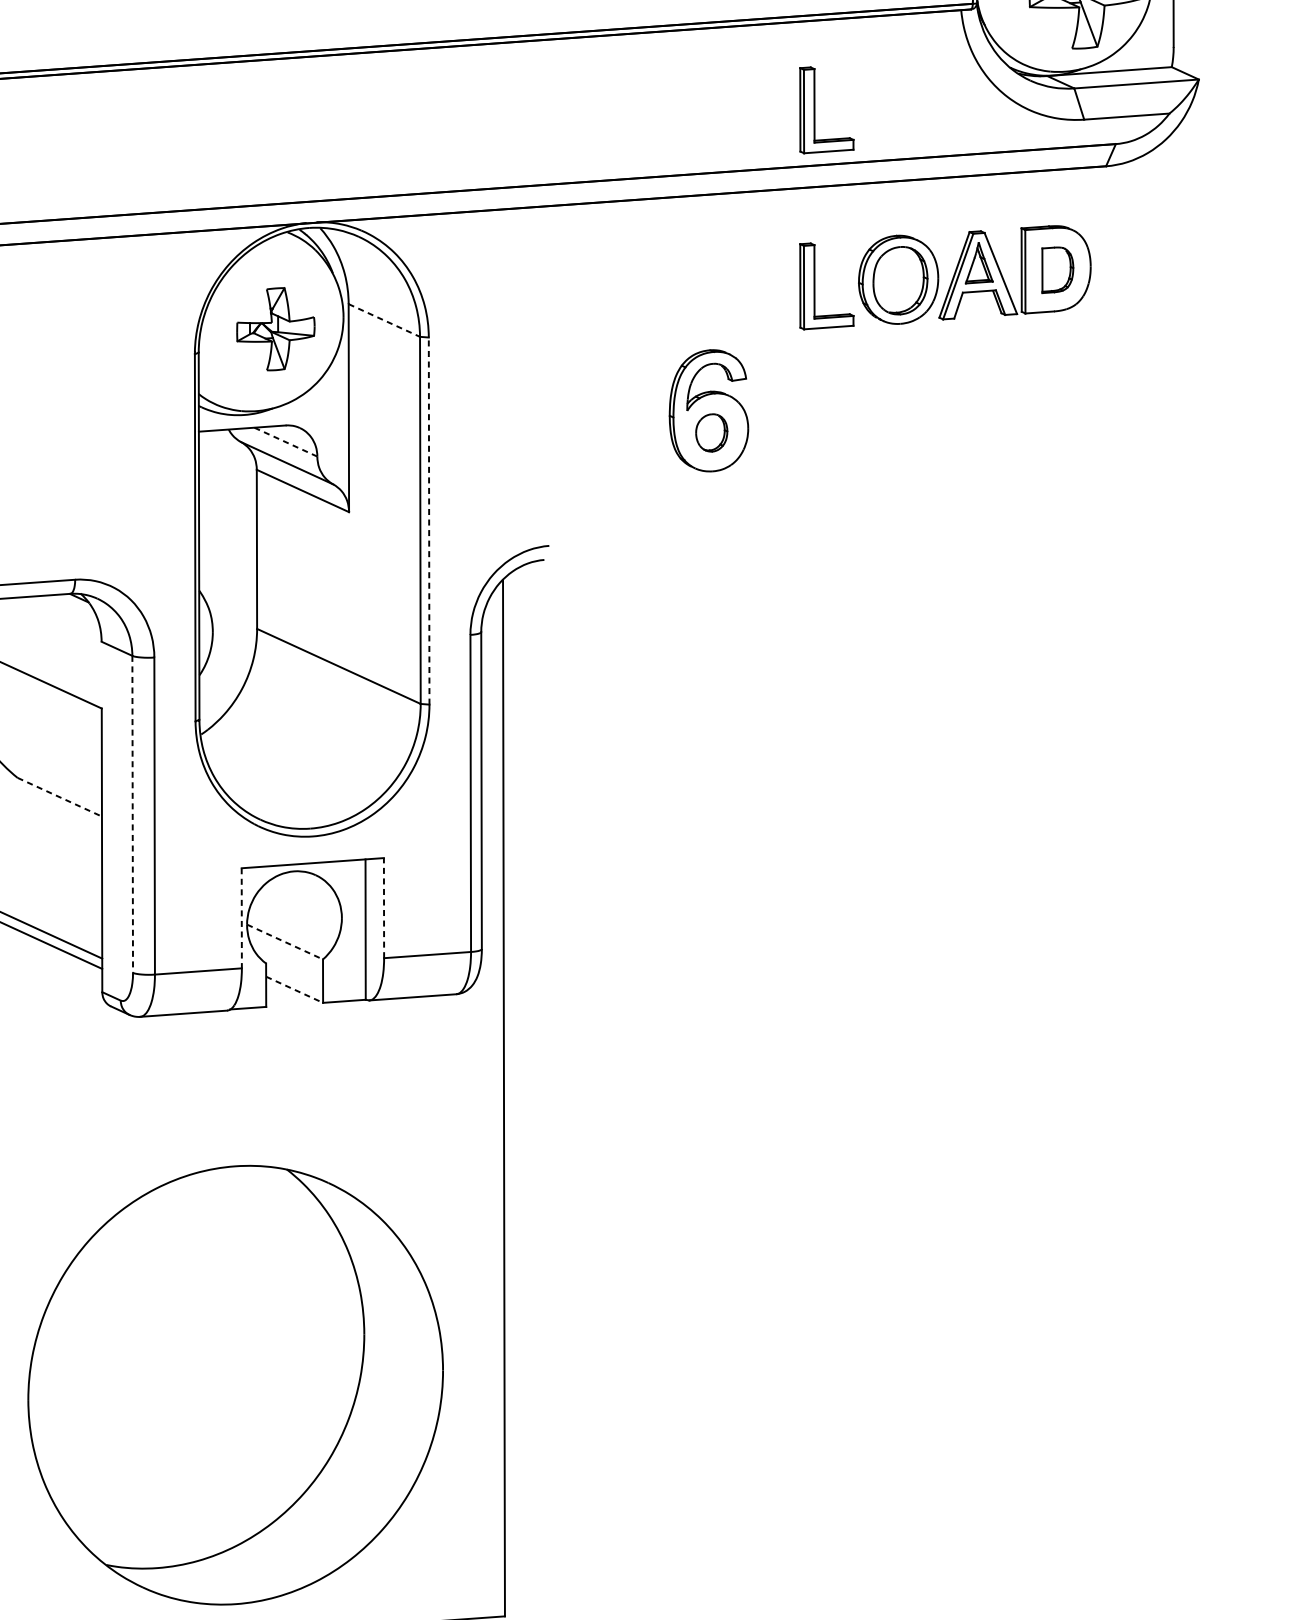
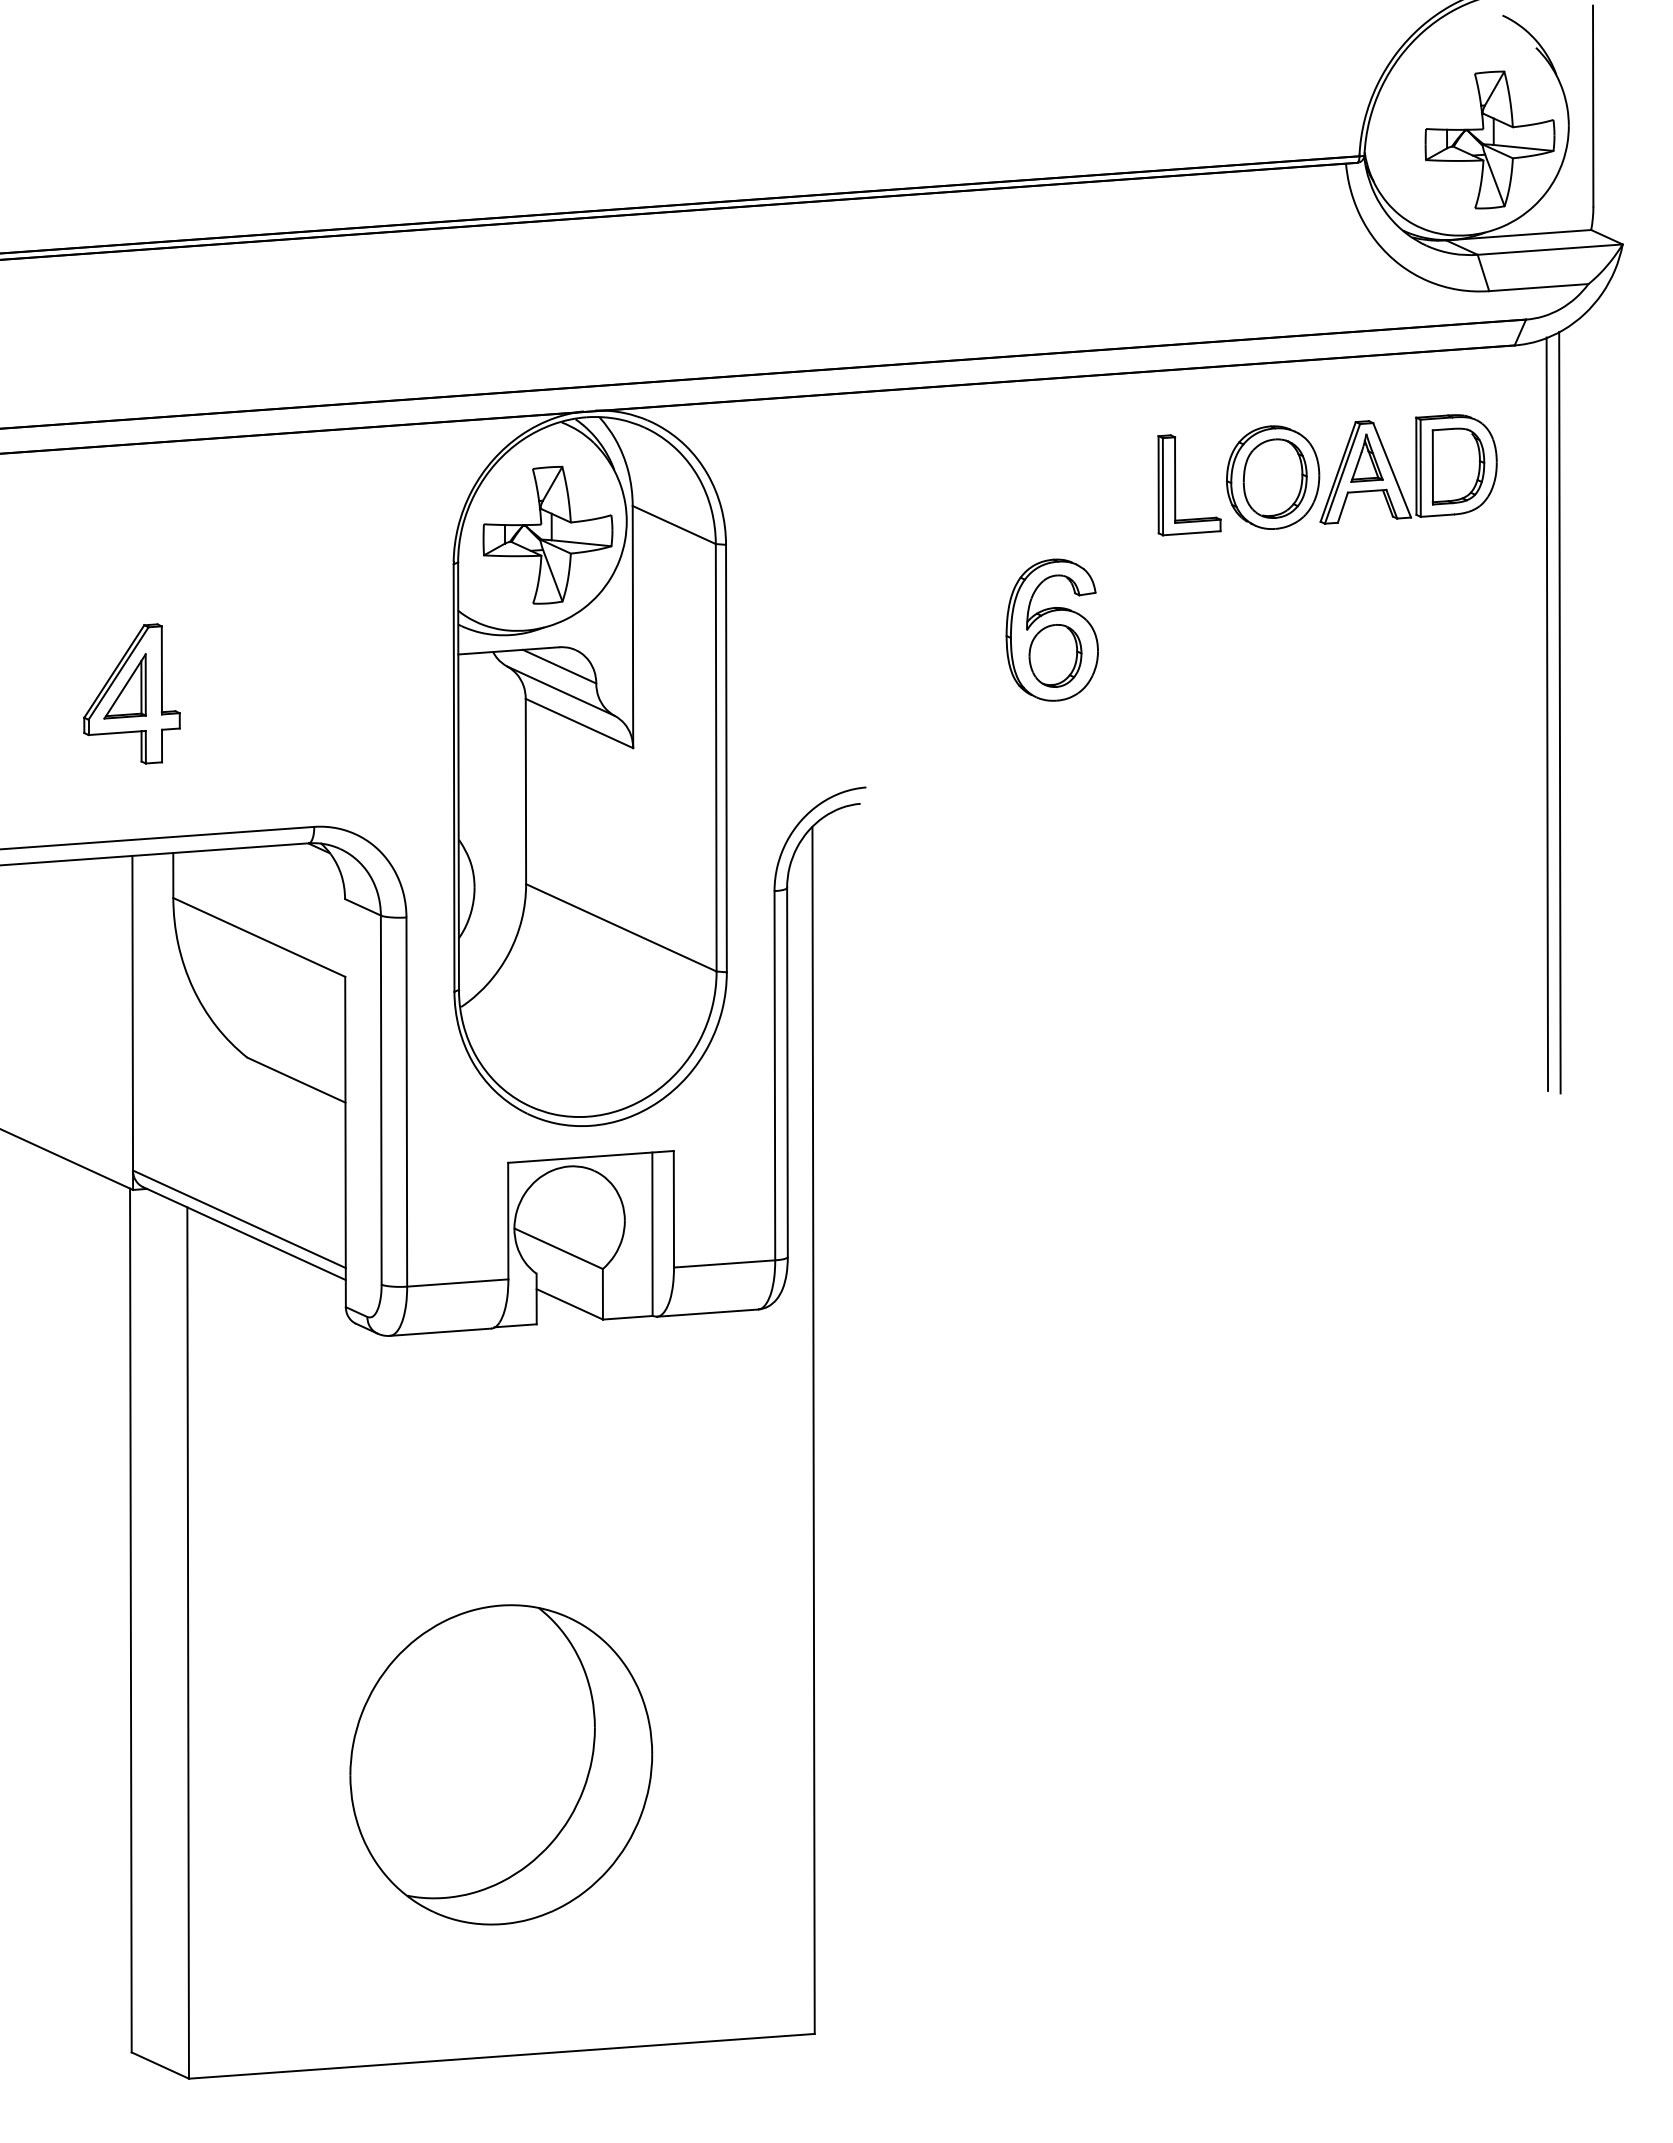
part: (815, 111) -> (1176, 281), removed
part: (1057, 270) -> (1458, 466), size x1.43
line: (384, 320) -> (674, 525), dashed -> solid
part: (275, 328) -> (547, 534), size x1.43
part: (711, 432) -> (1055, 655), size x1.43
line: (285, 442) -> (559, 666), dashed -> solid
line: (1144, 481) -> (1559, 712), added
line: (1134, 482) -> (1547, 713), added
line: (429, 521) -> (726, 758), dashed -> solid
line: (59, 797) -> (296, 1080), dashed -> solid
line: (132, 814) -> (381, 1100), dashed -> solid
line: (383, 907) -> (673, 1208), dashed -> solid
line: (241, 918) -> (508, 1221), dashed -> solid
line: (284, 941) -> (558, 1248), dashed -> solid
line: (295, 989) -> (570, 1304), dashed -> solid
part: (235, 1384) -> (501, 1764), size x0.62

